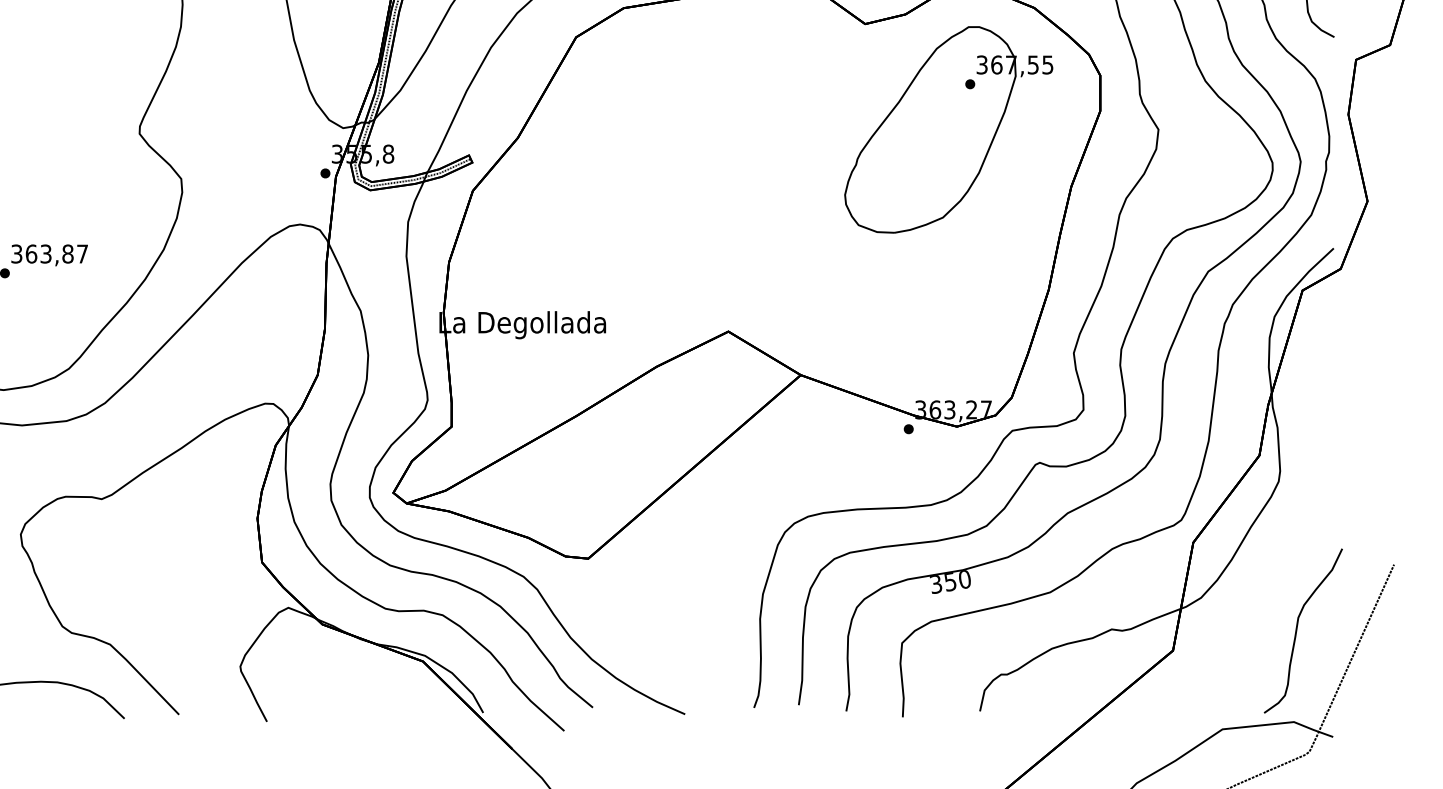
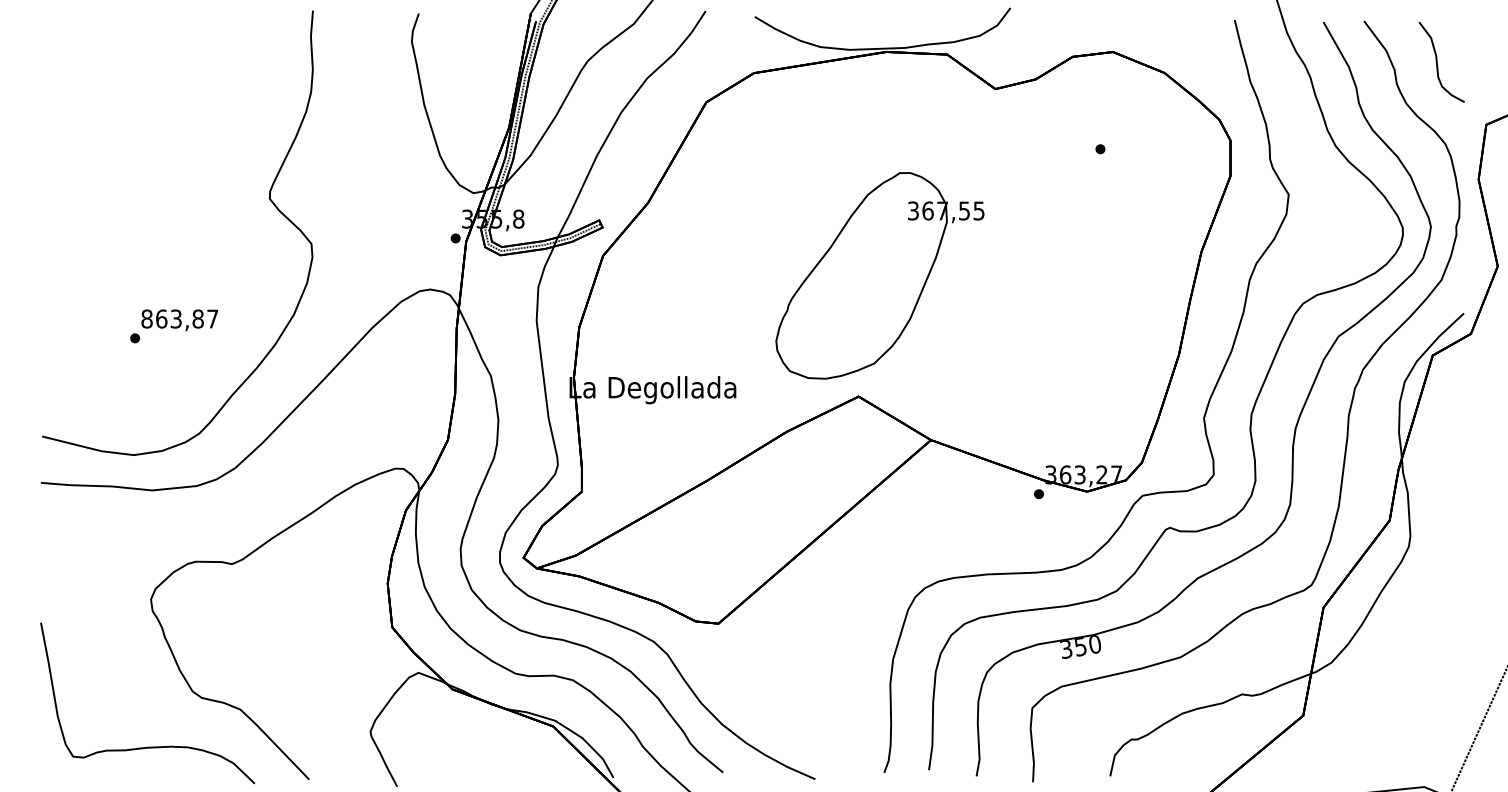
part: (948, 129) -> (879, 275), moved
text: (16, 253) -> (146, 318), 363,87 -> 863,87
part: (1303, 630) -> (1433, 695), removed

